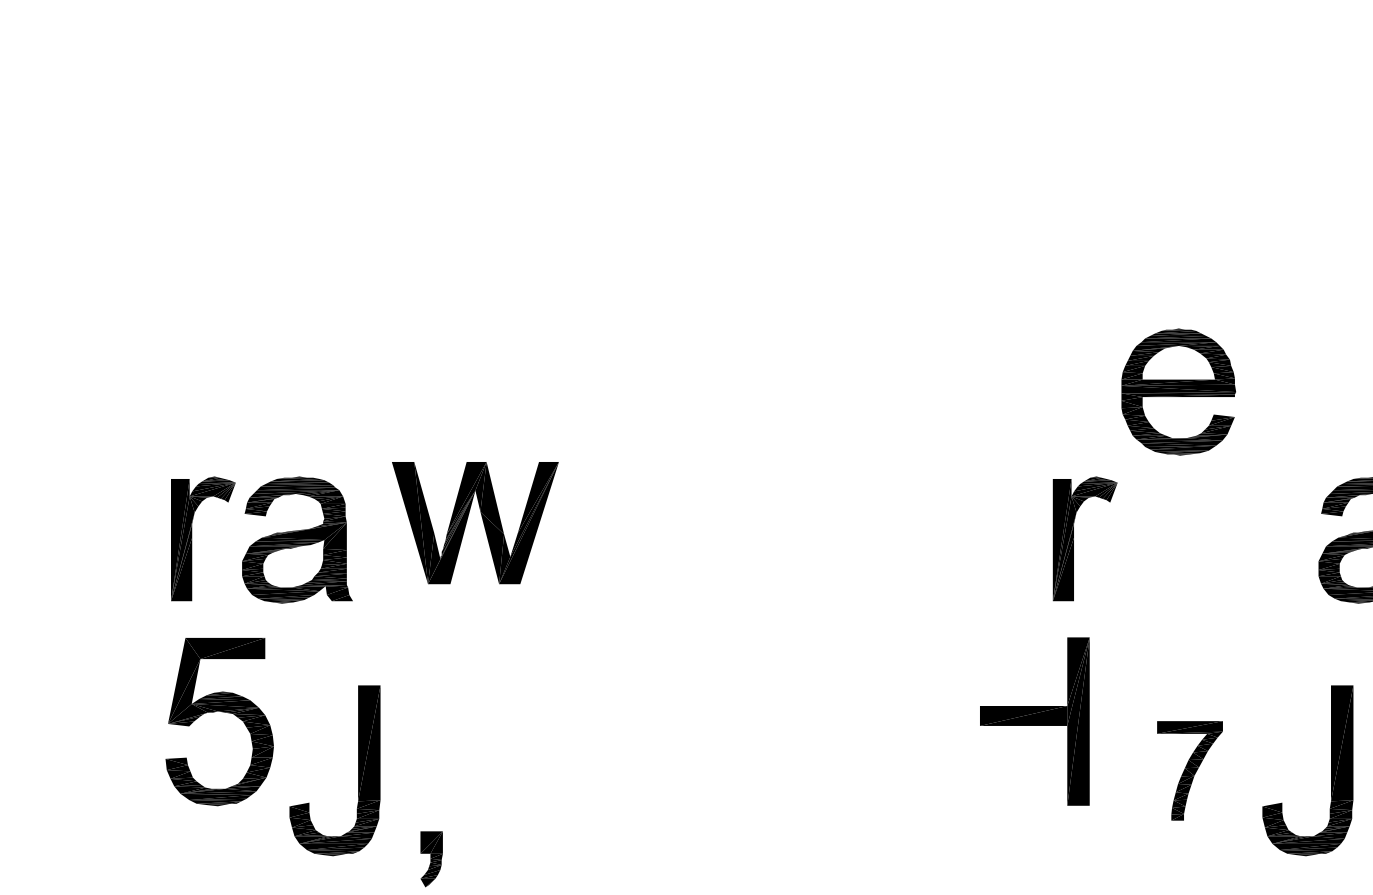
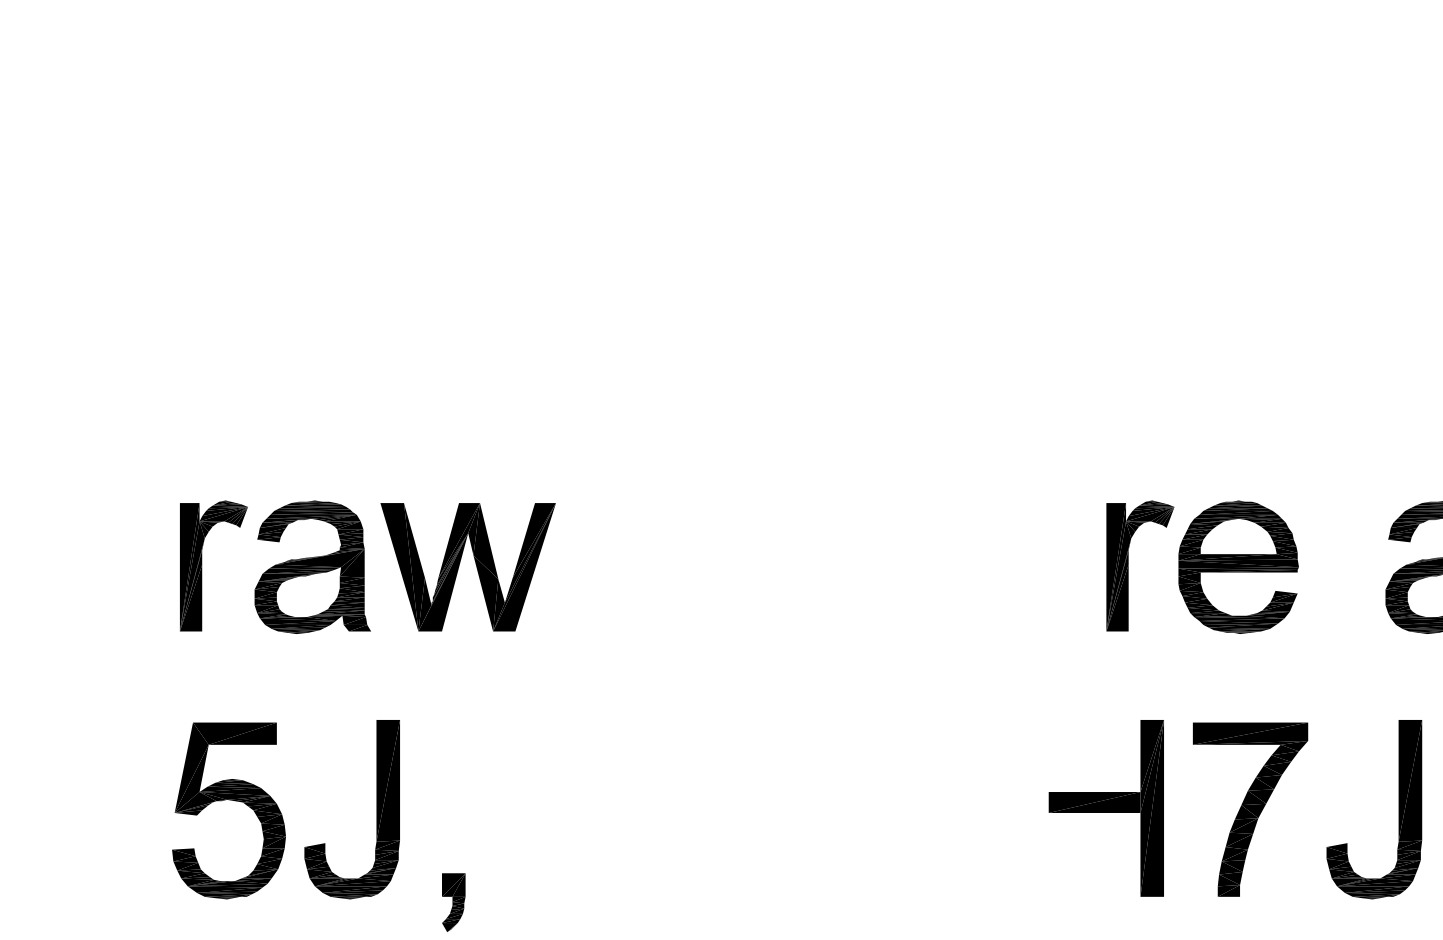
part: (1178, 391) -> (1238, 566), moved
part: (482, 520) -> (475, 564), moved
part: (222, 712) -> (231, 800), moved
part: (1034, 721) -> (1106, 808), moved
part: (1189, 770) -> (1249, 809), size x1.67

